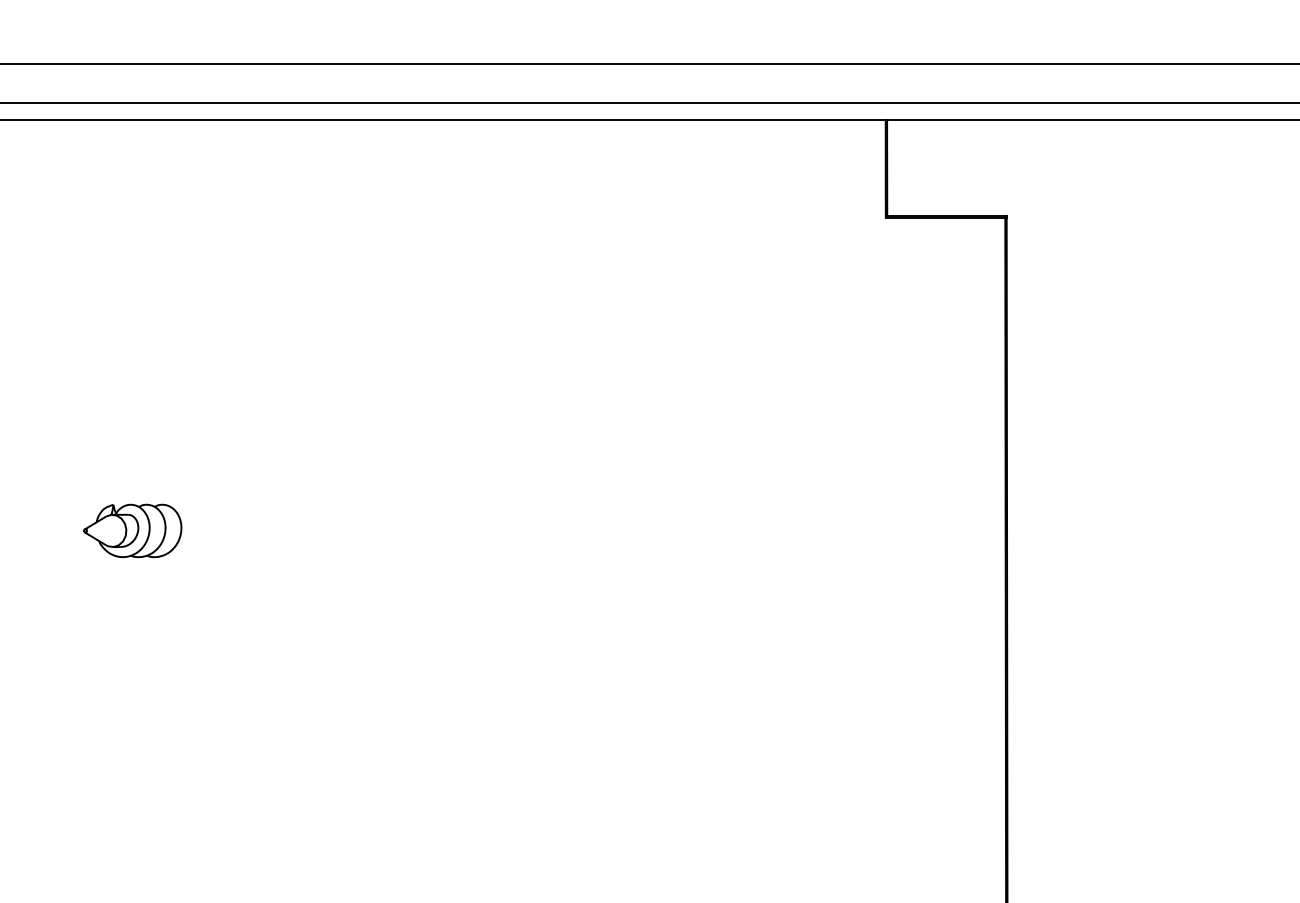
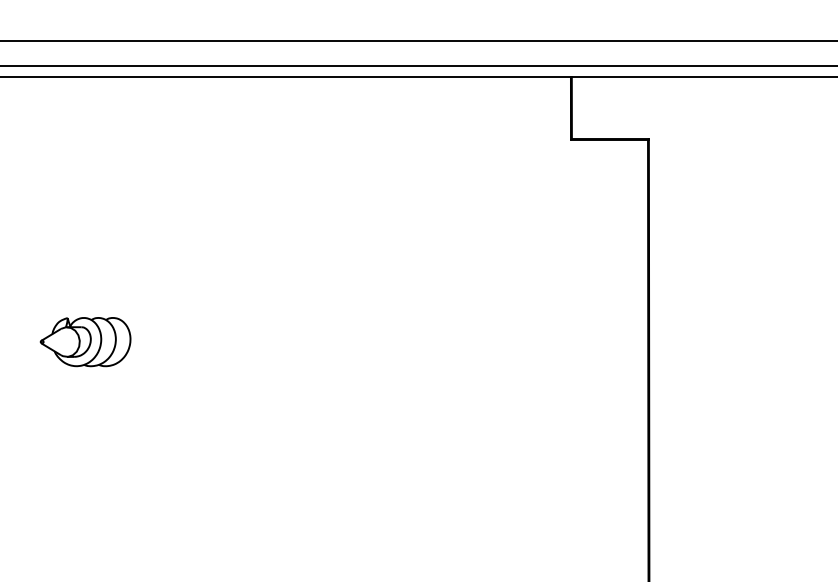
part: (132, 531) -> (85, 342), size x1.43

